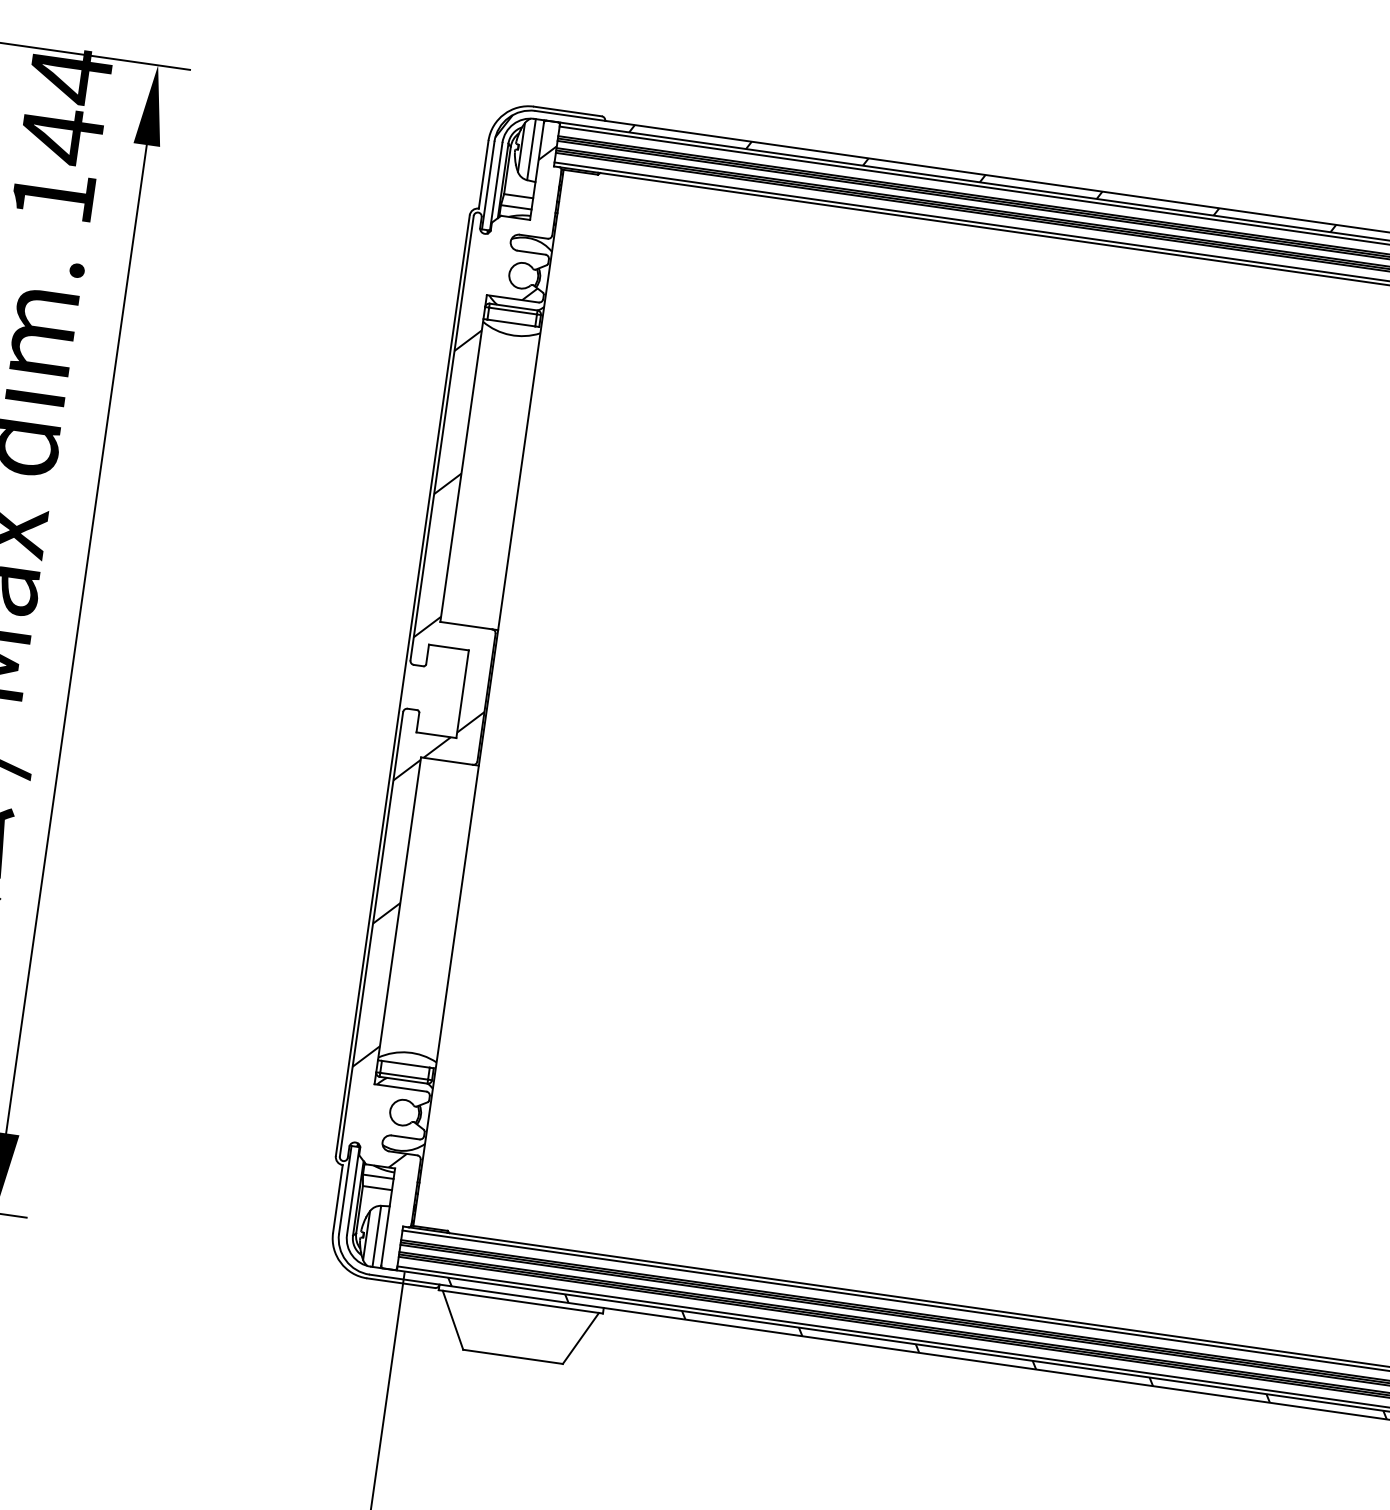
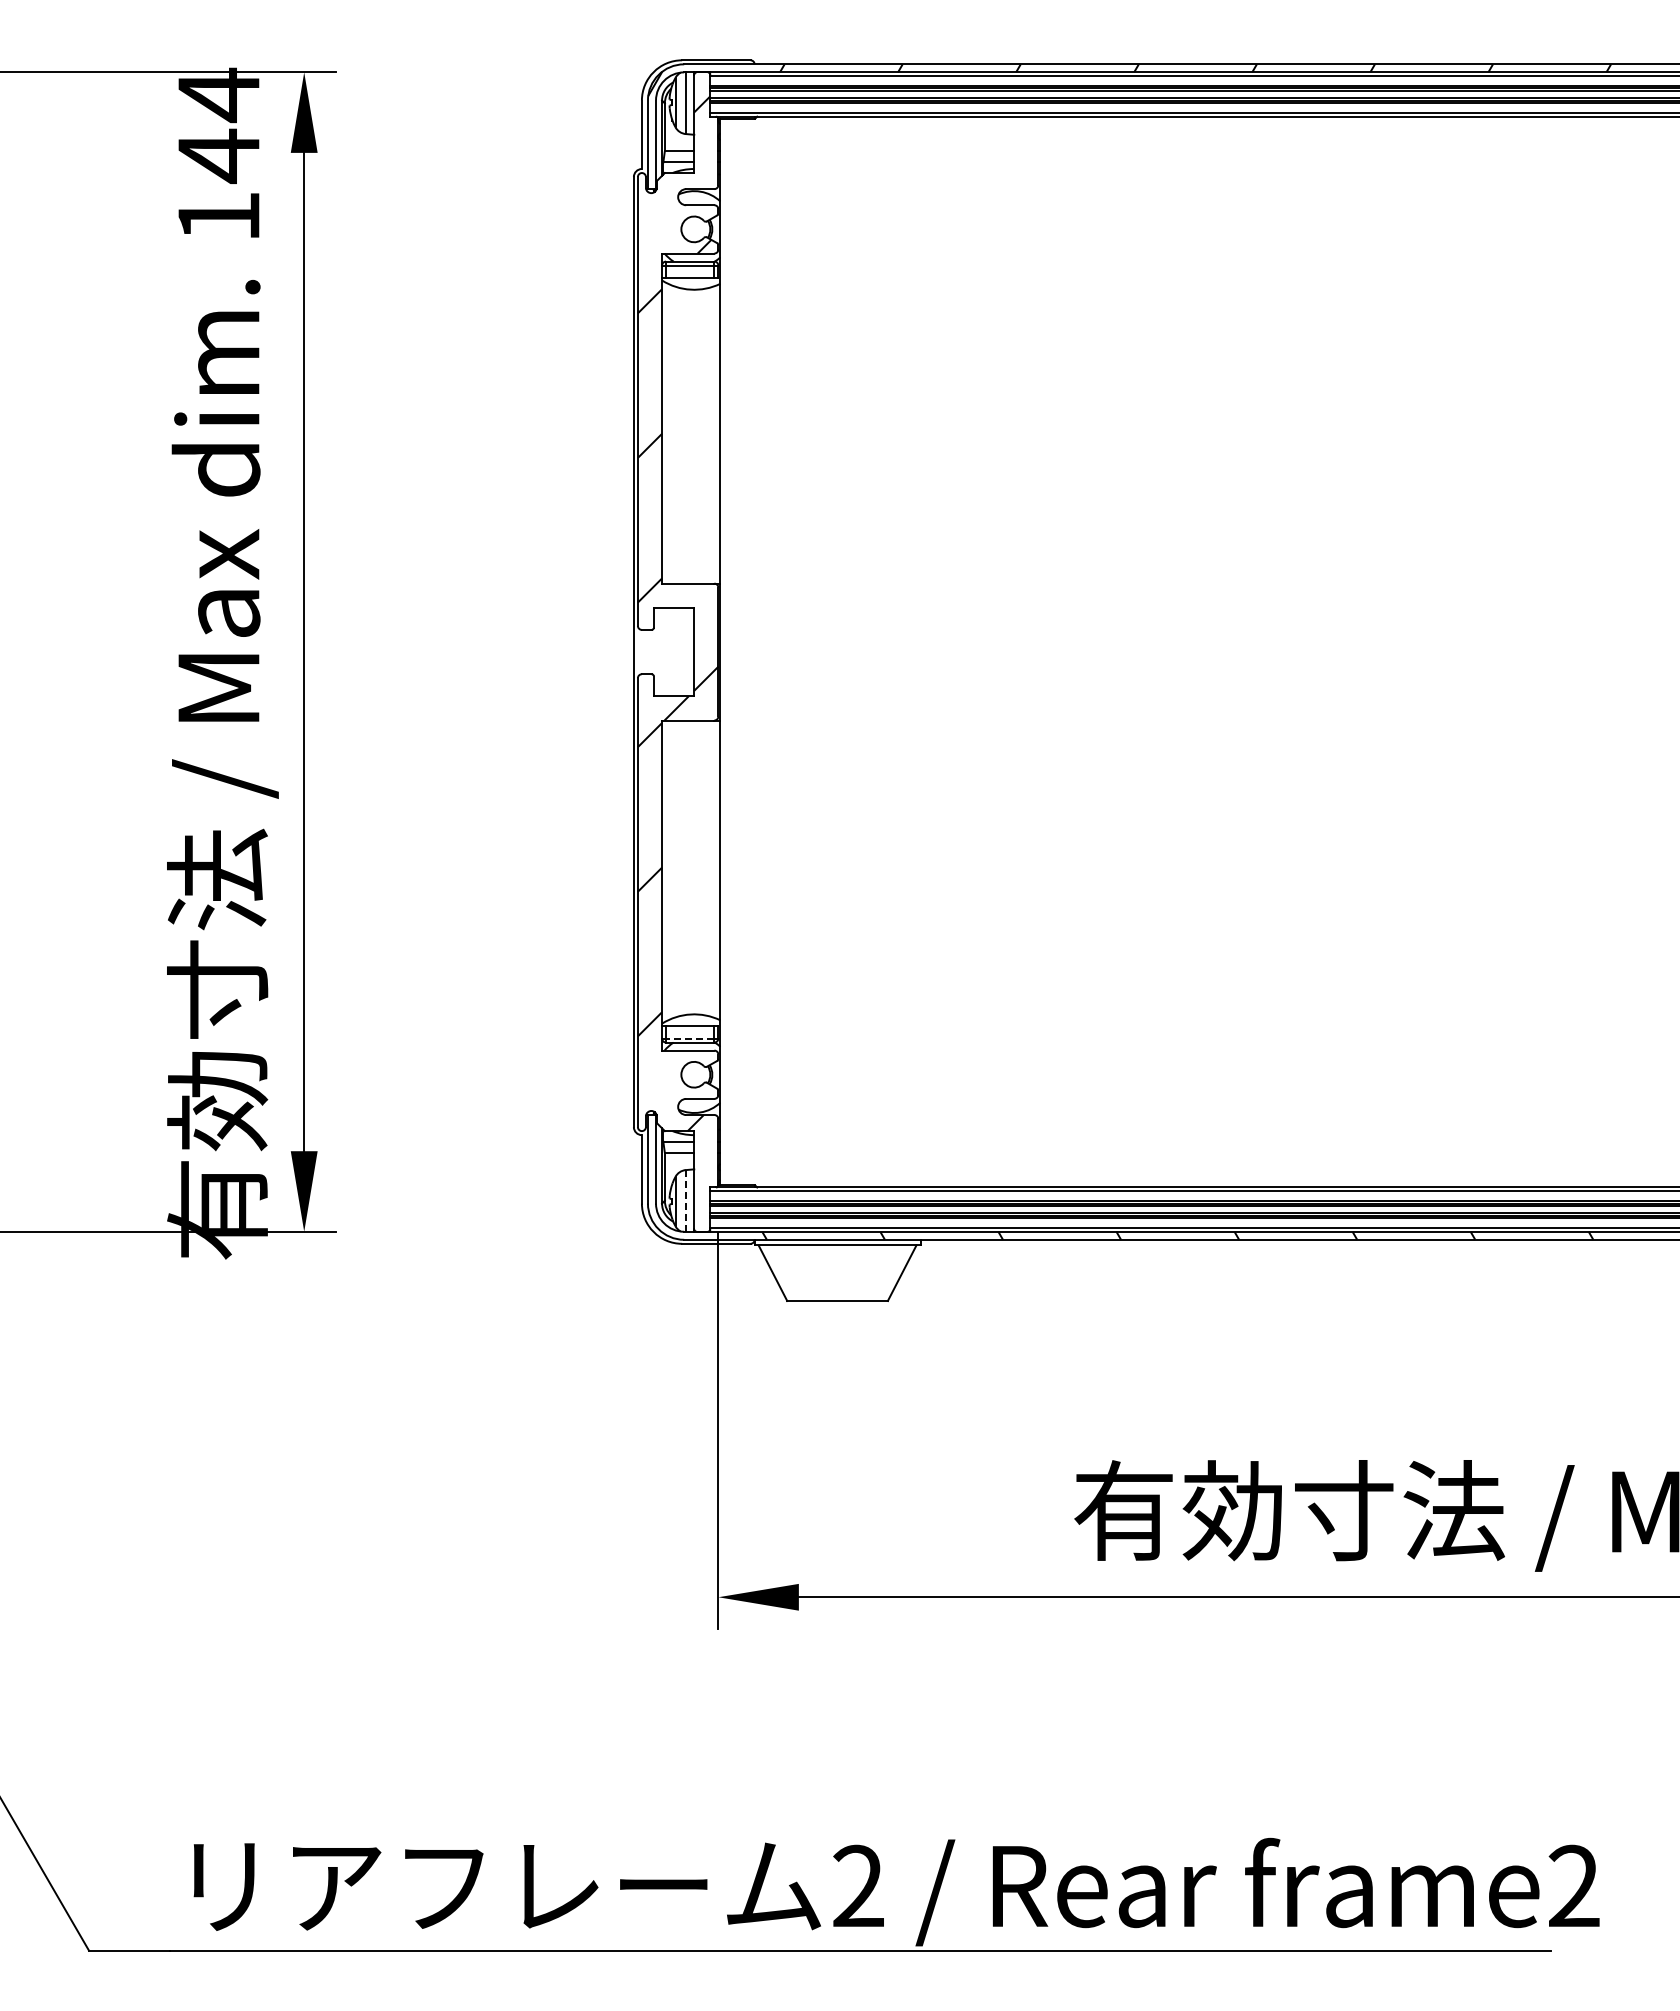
line: (403, 1076) -> (689, 1038), solid -> dashed
line: (376, 1235) -> (685, 1200), solid -> dashed

